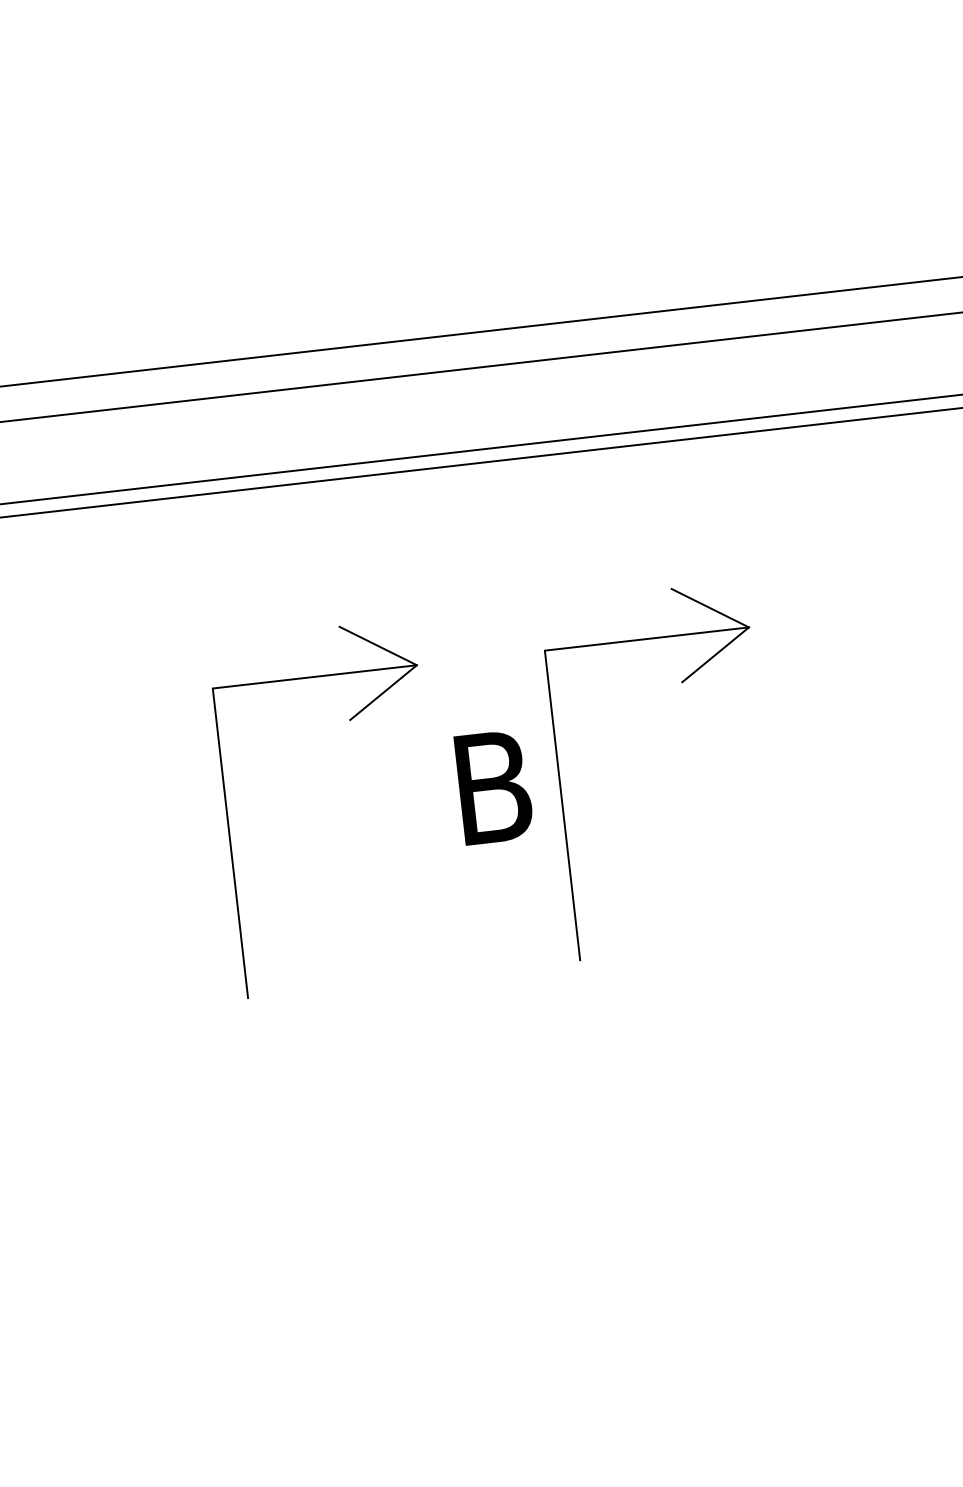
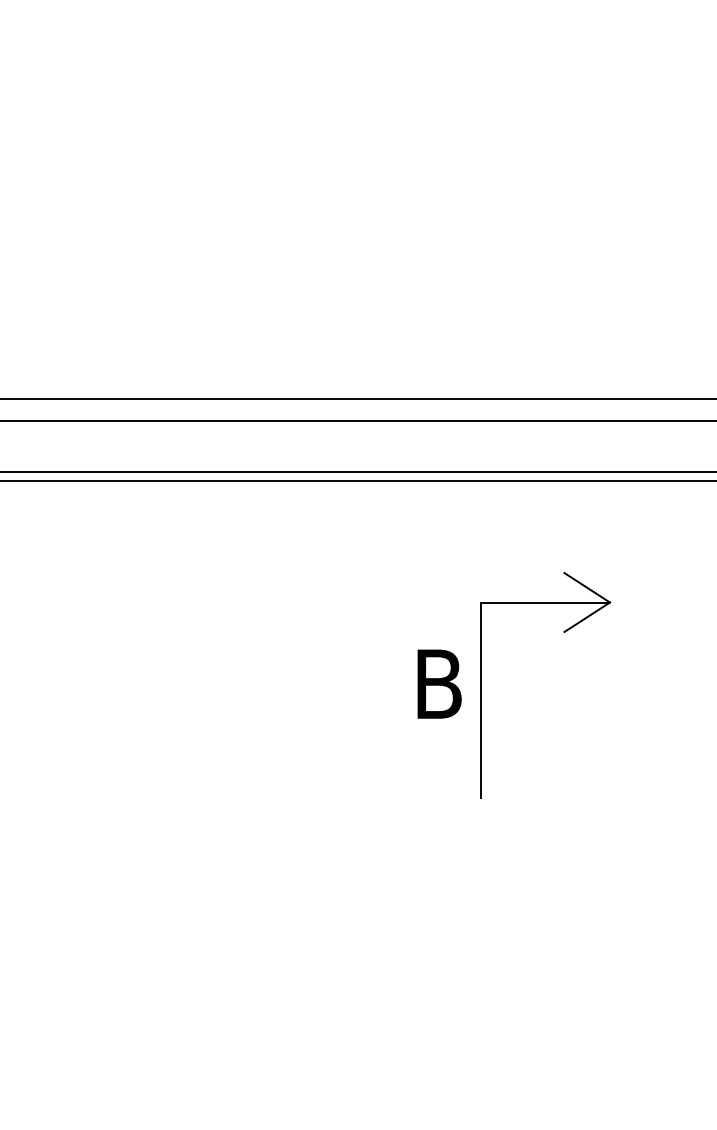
part: (348, 721) -> (353, 632), removed

